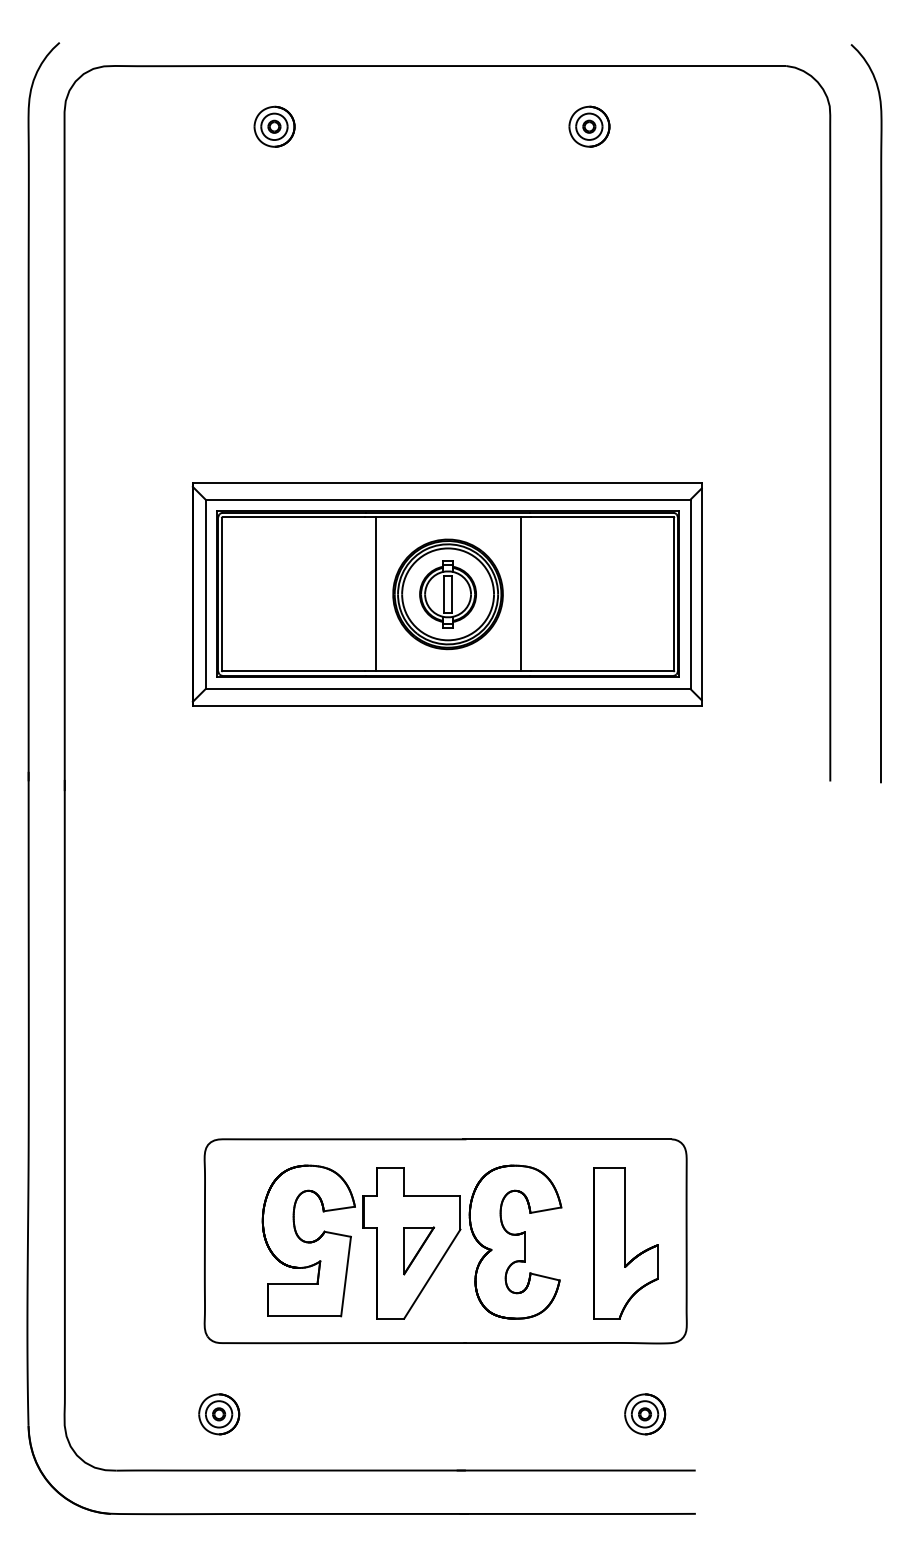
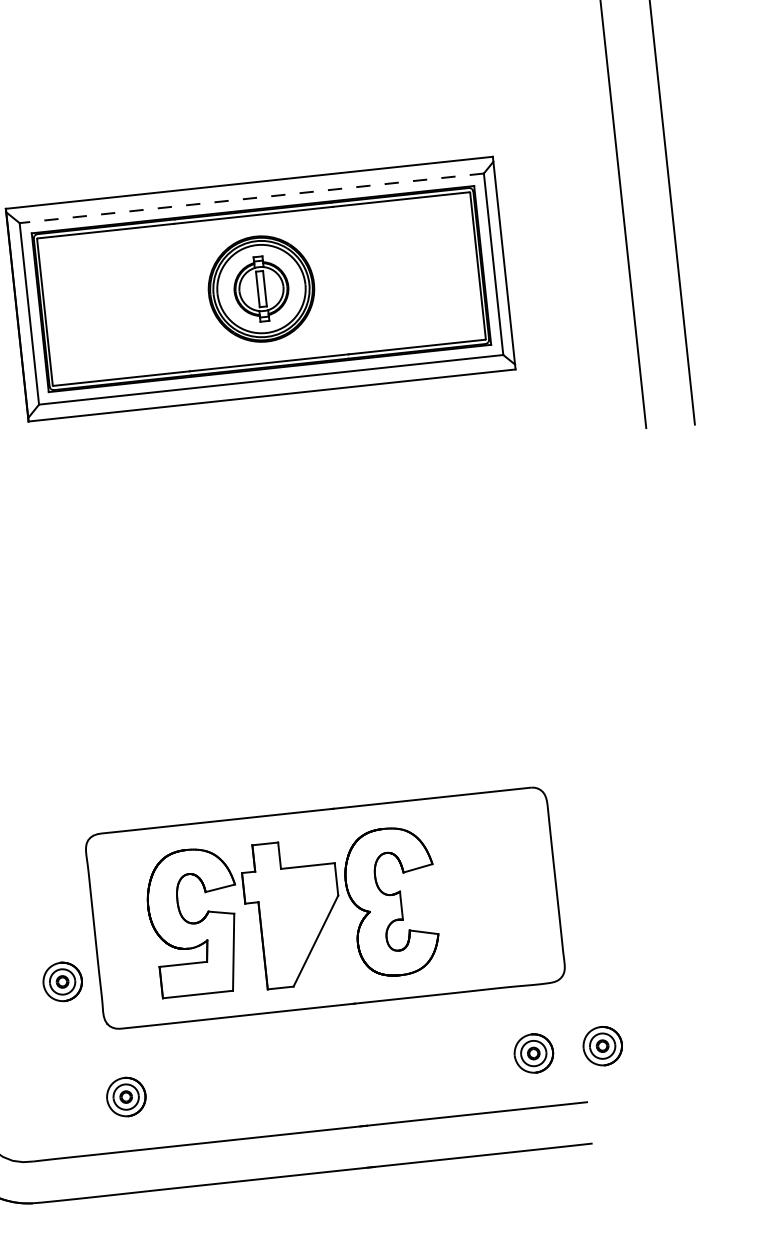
line: (448, 499) -> (252, 198), solid -> dashed
line: (375, 594) -> (192, 296), removed
line: (520, 594) -> (330, 281), removed
part: (625, 1243) -> (497, 892), removed
part: (419, 1250) -> (301, 919), removed
part: (166, 1288) -> (63, 982), added
part: (717, 1414) -> (603, 1046), added

